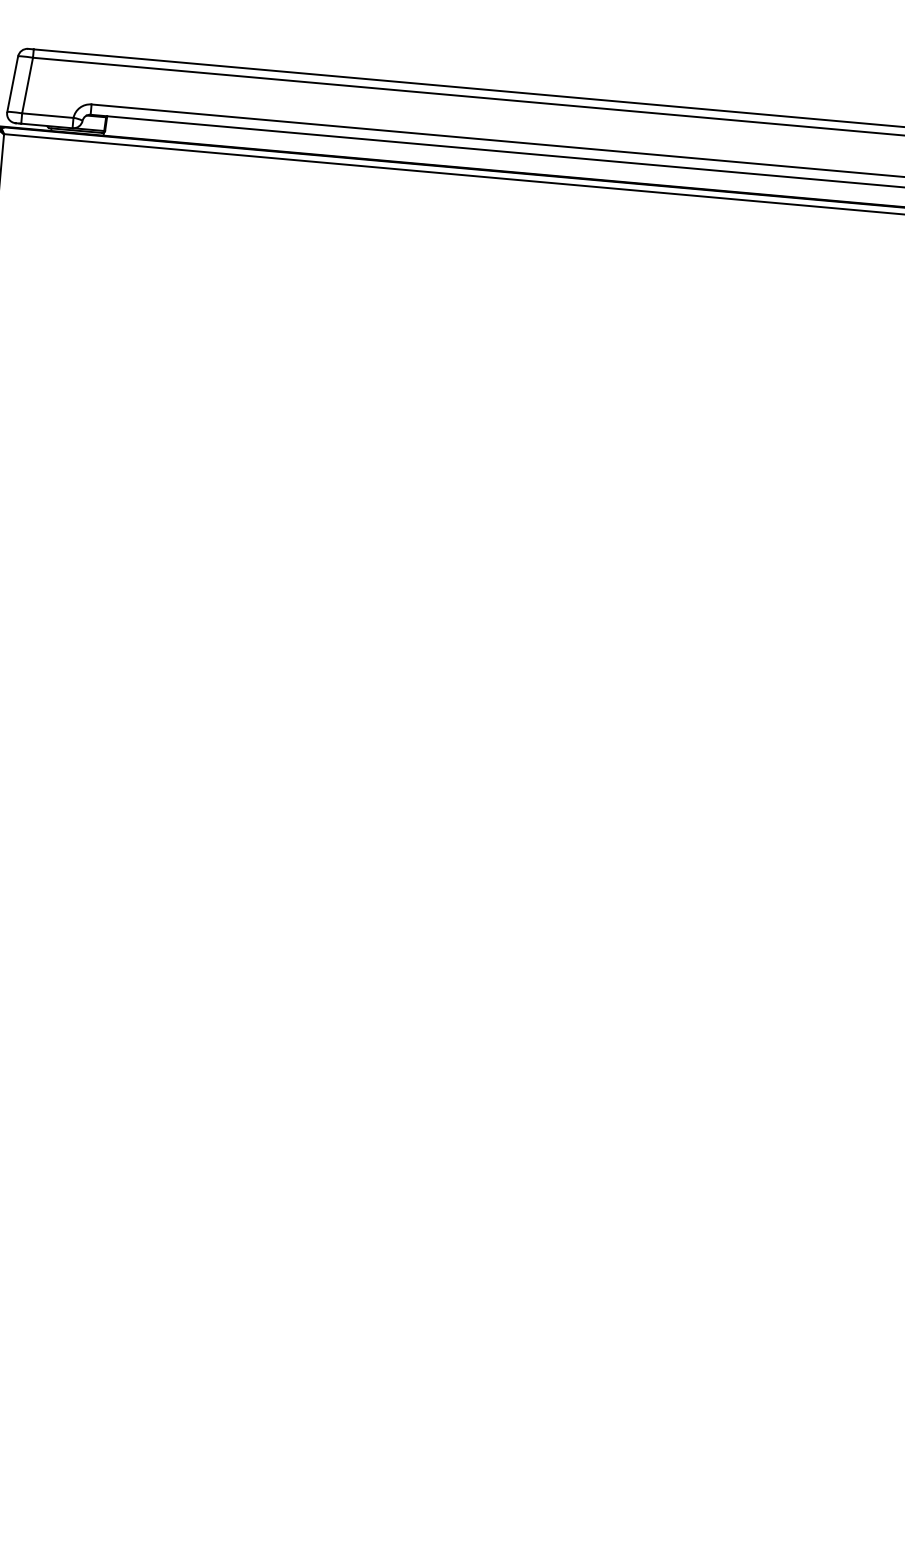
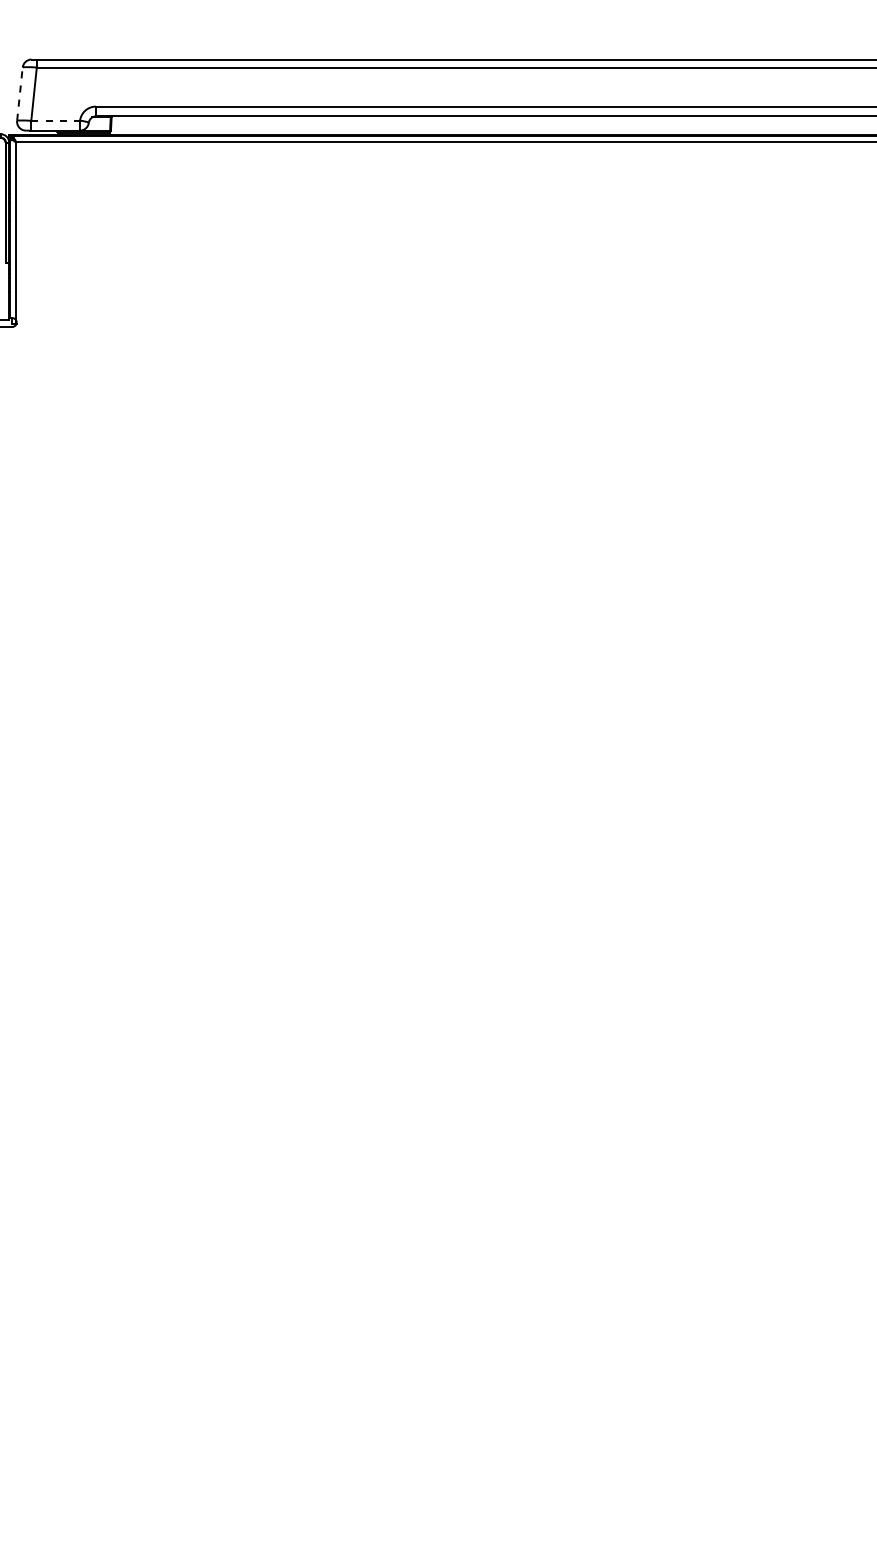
line: (12, 84) -> (19, 94), solid -> dashed
line: (48, 115) -> (56, 120), solid -> dashed

